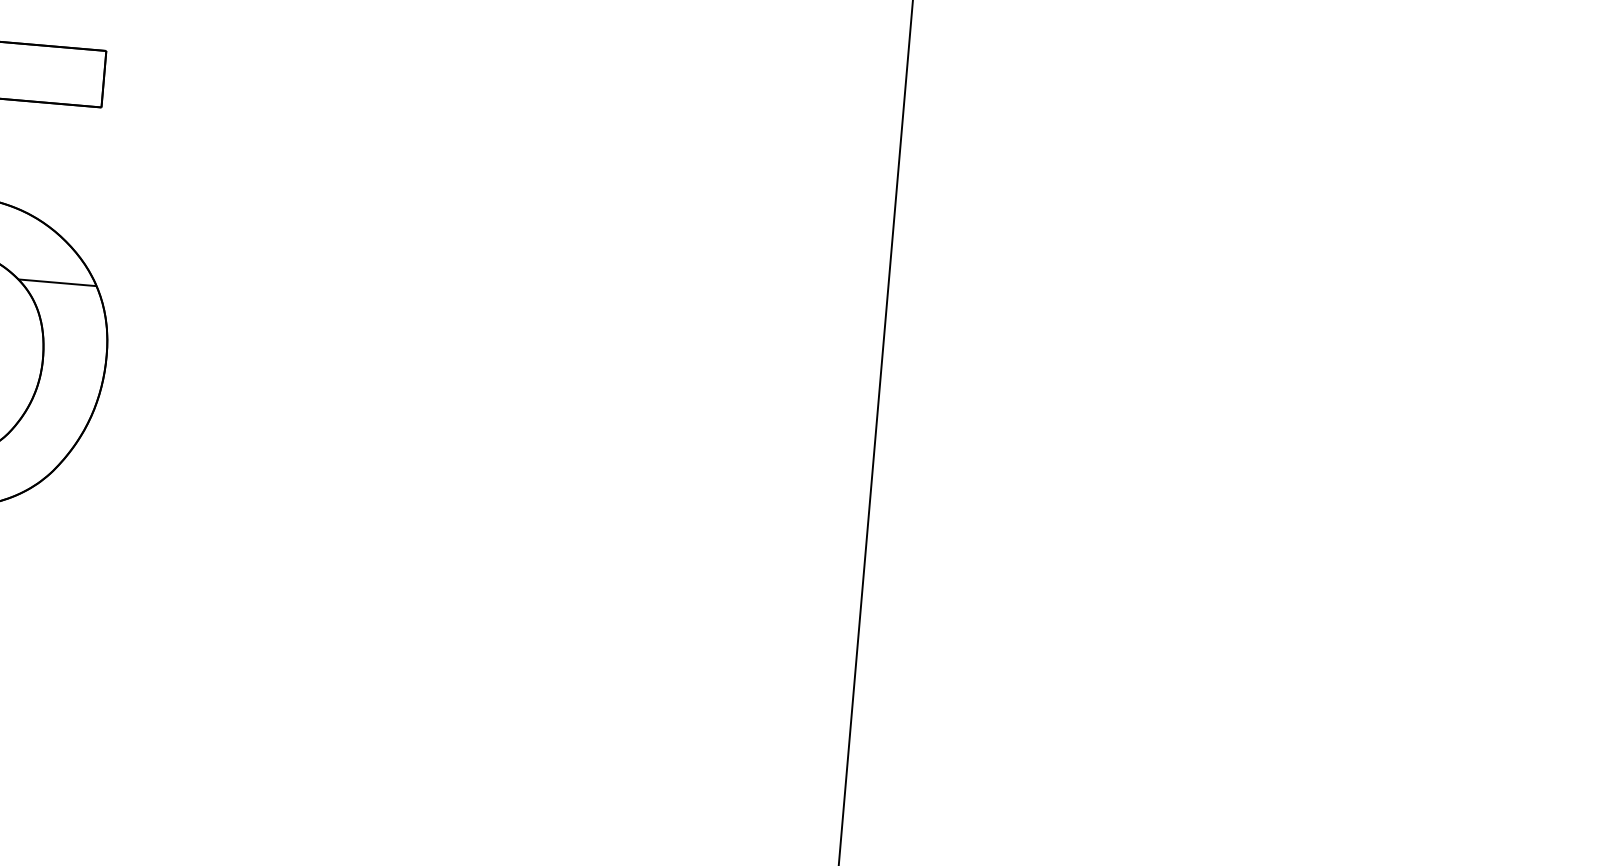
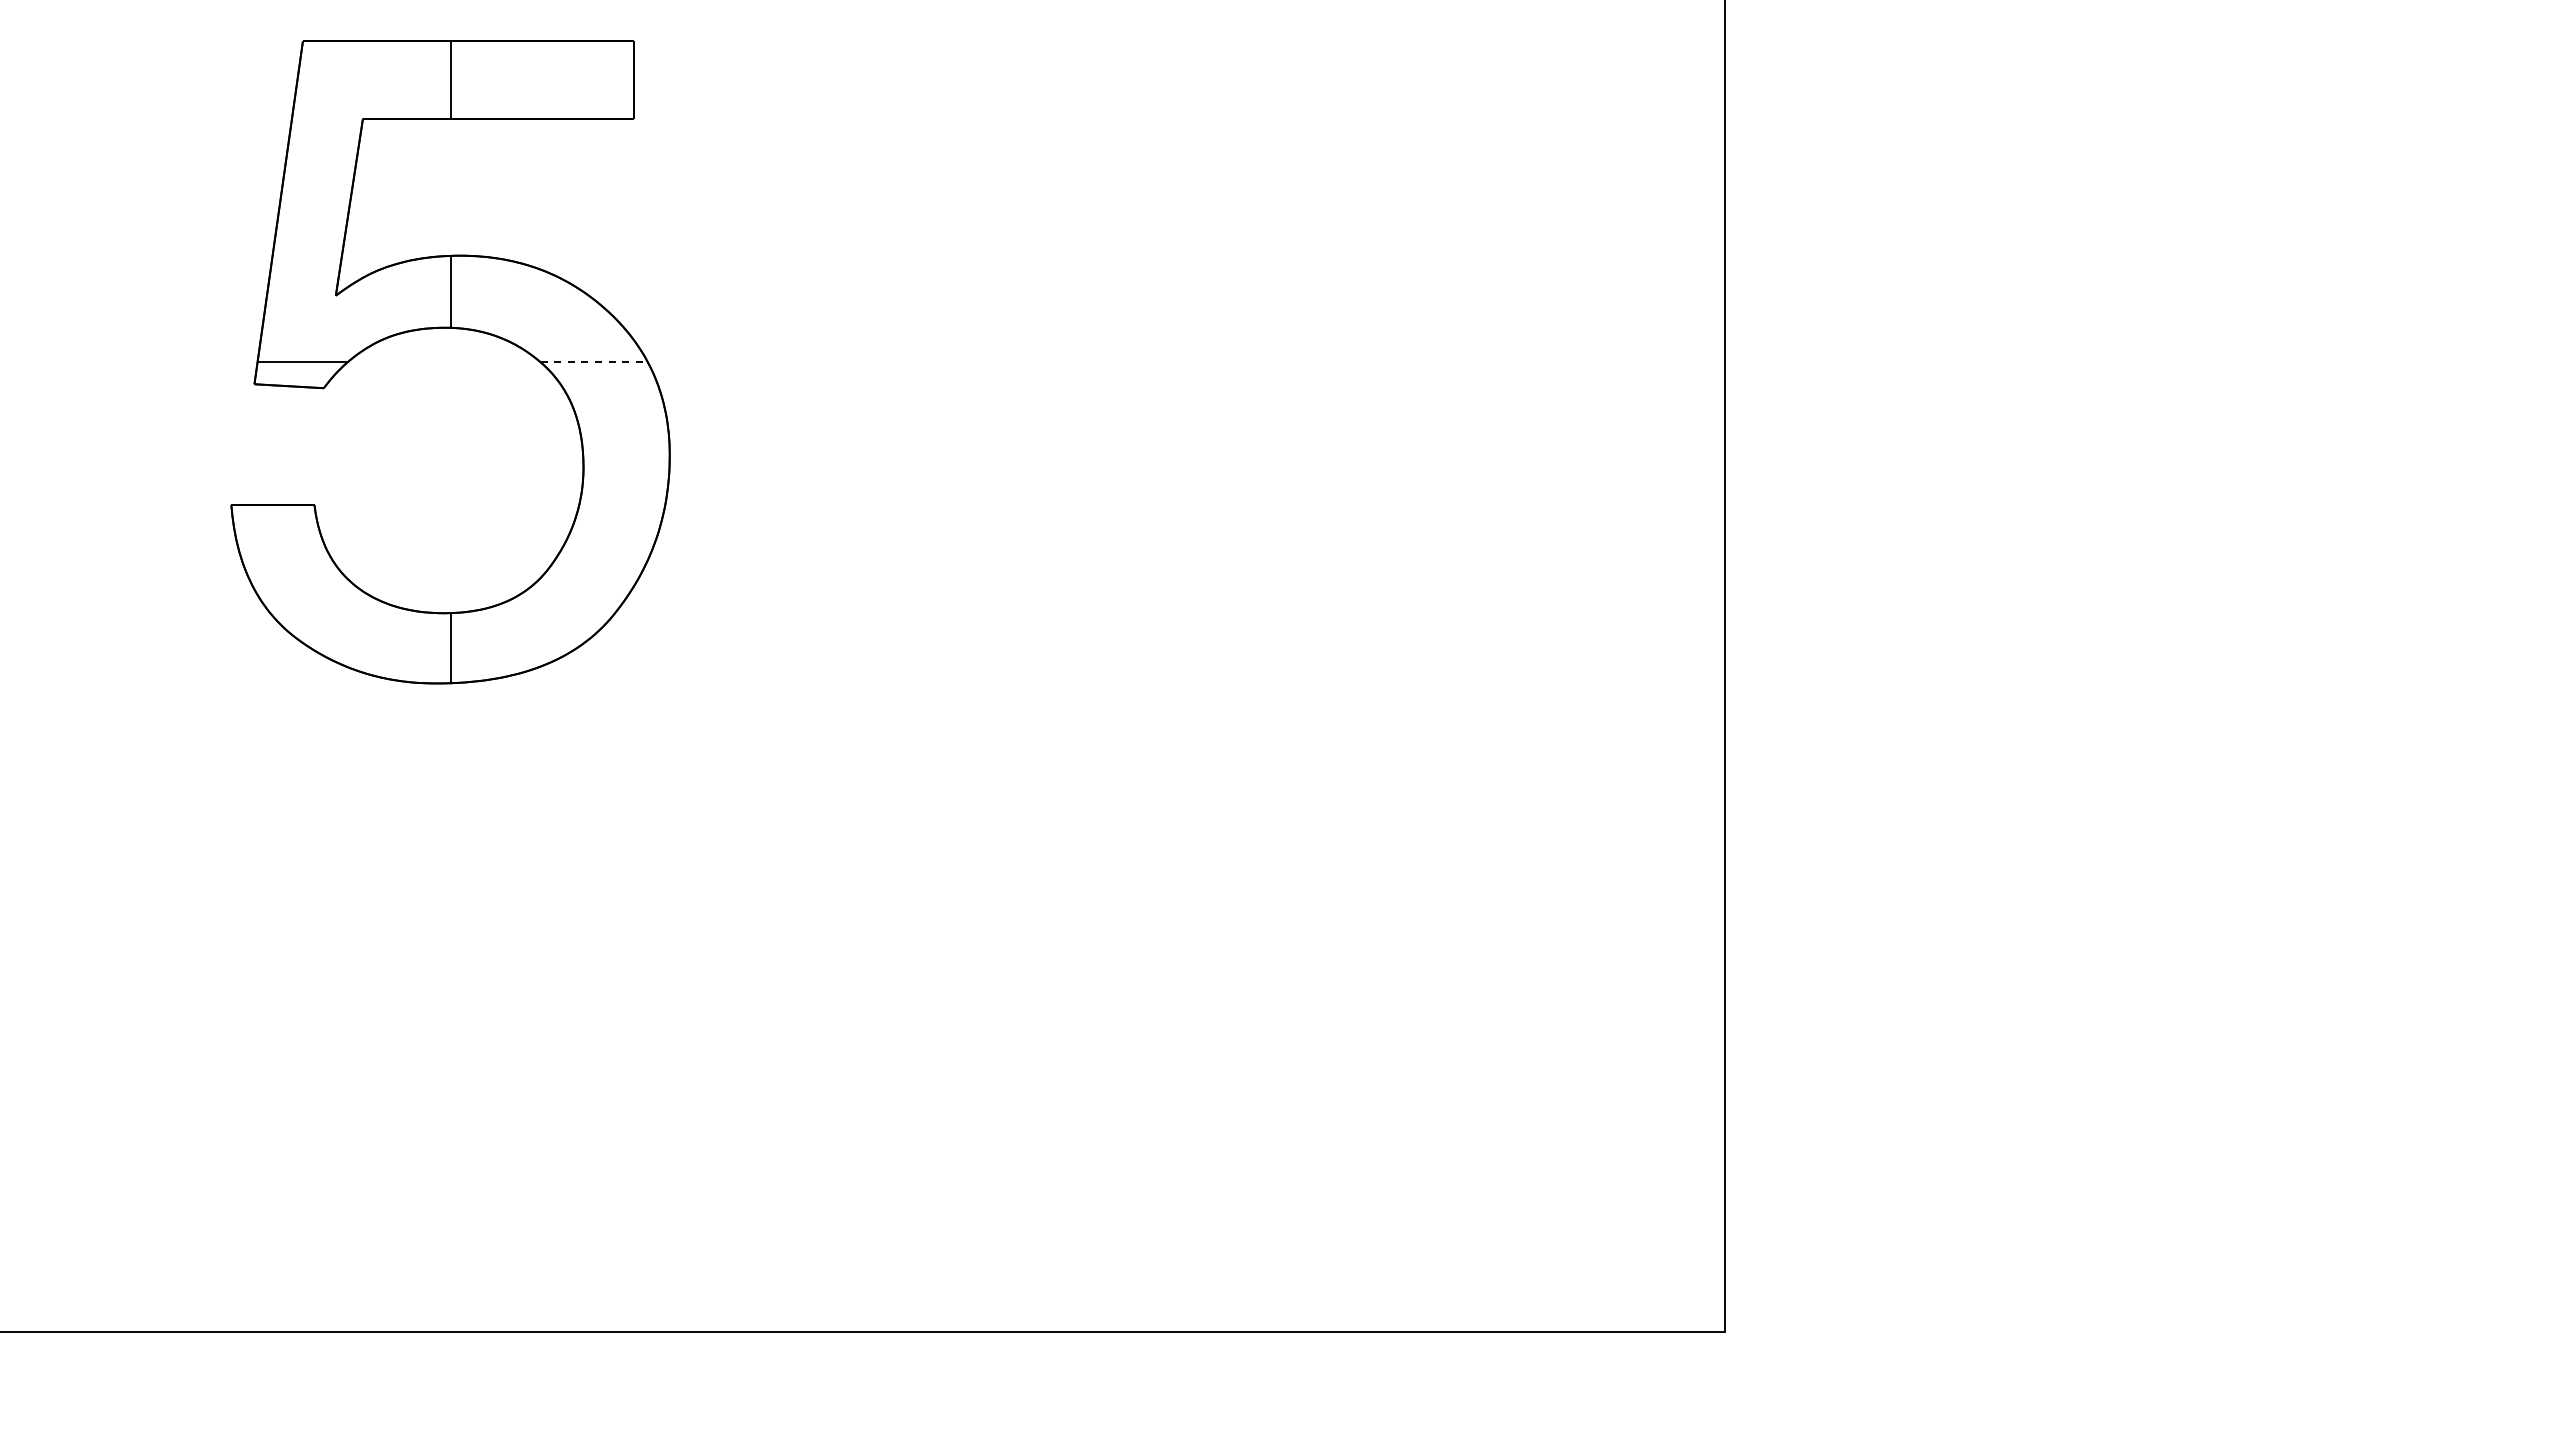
line: (57, 282) -> (594, 362), solid -> dashed

